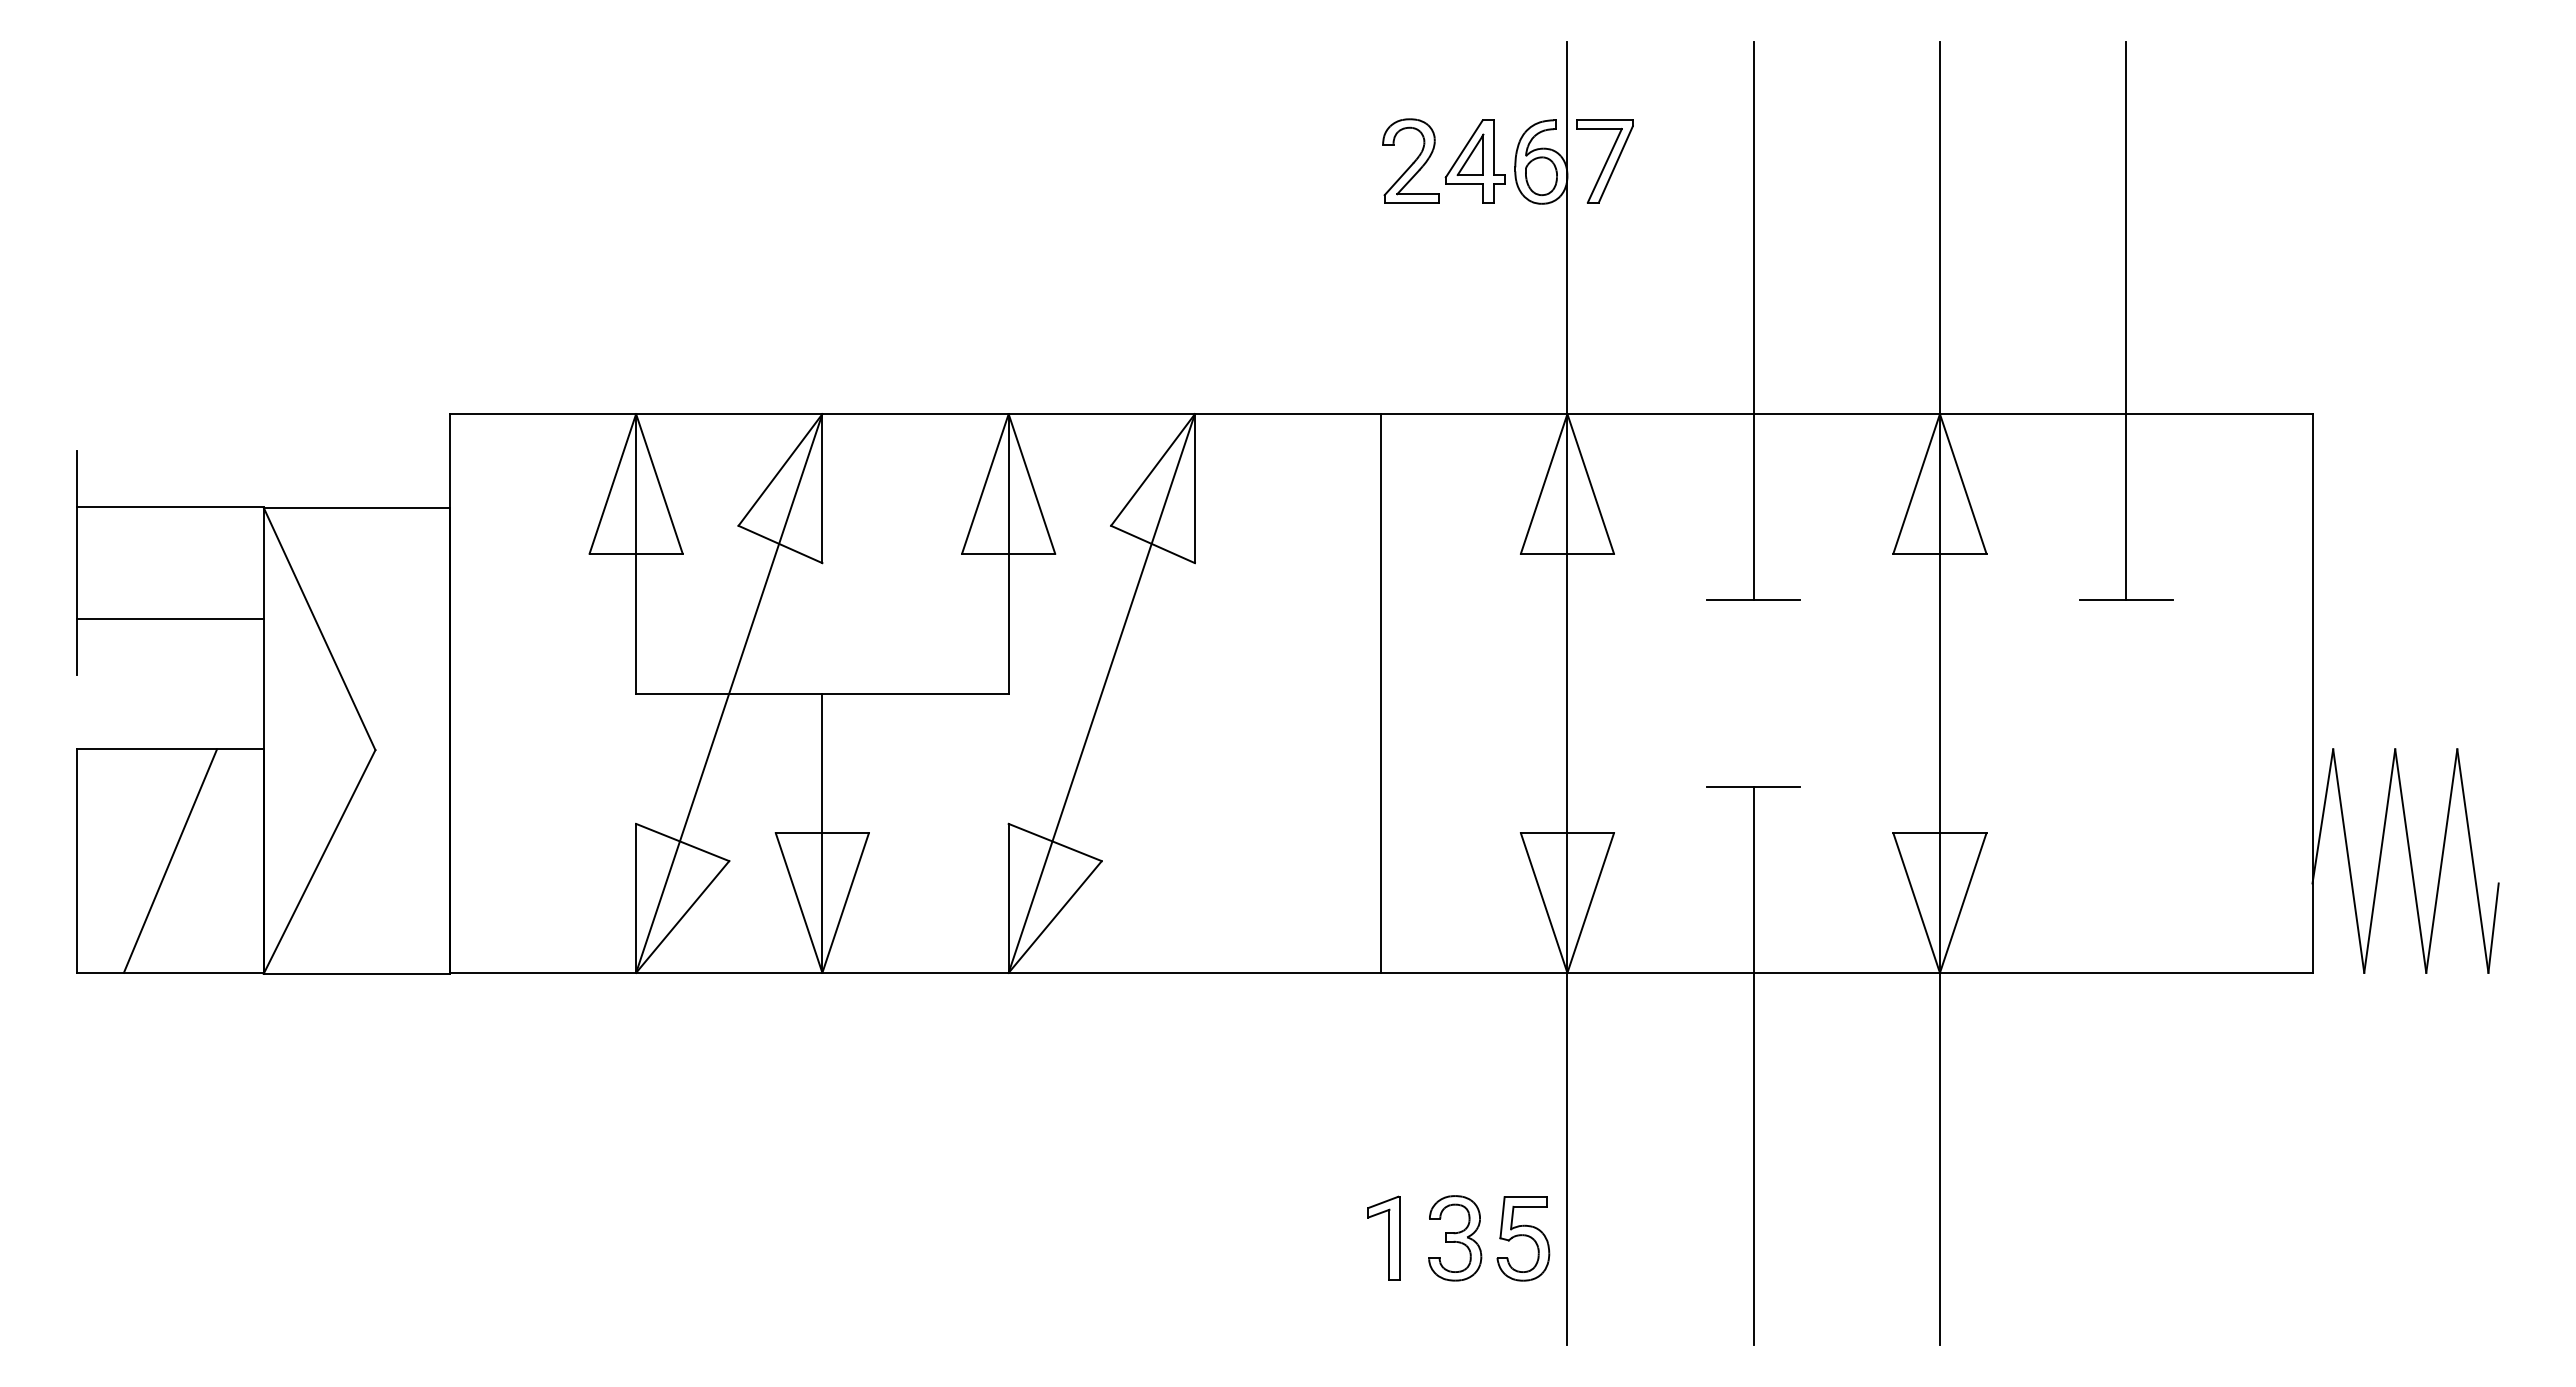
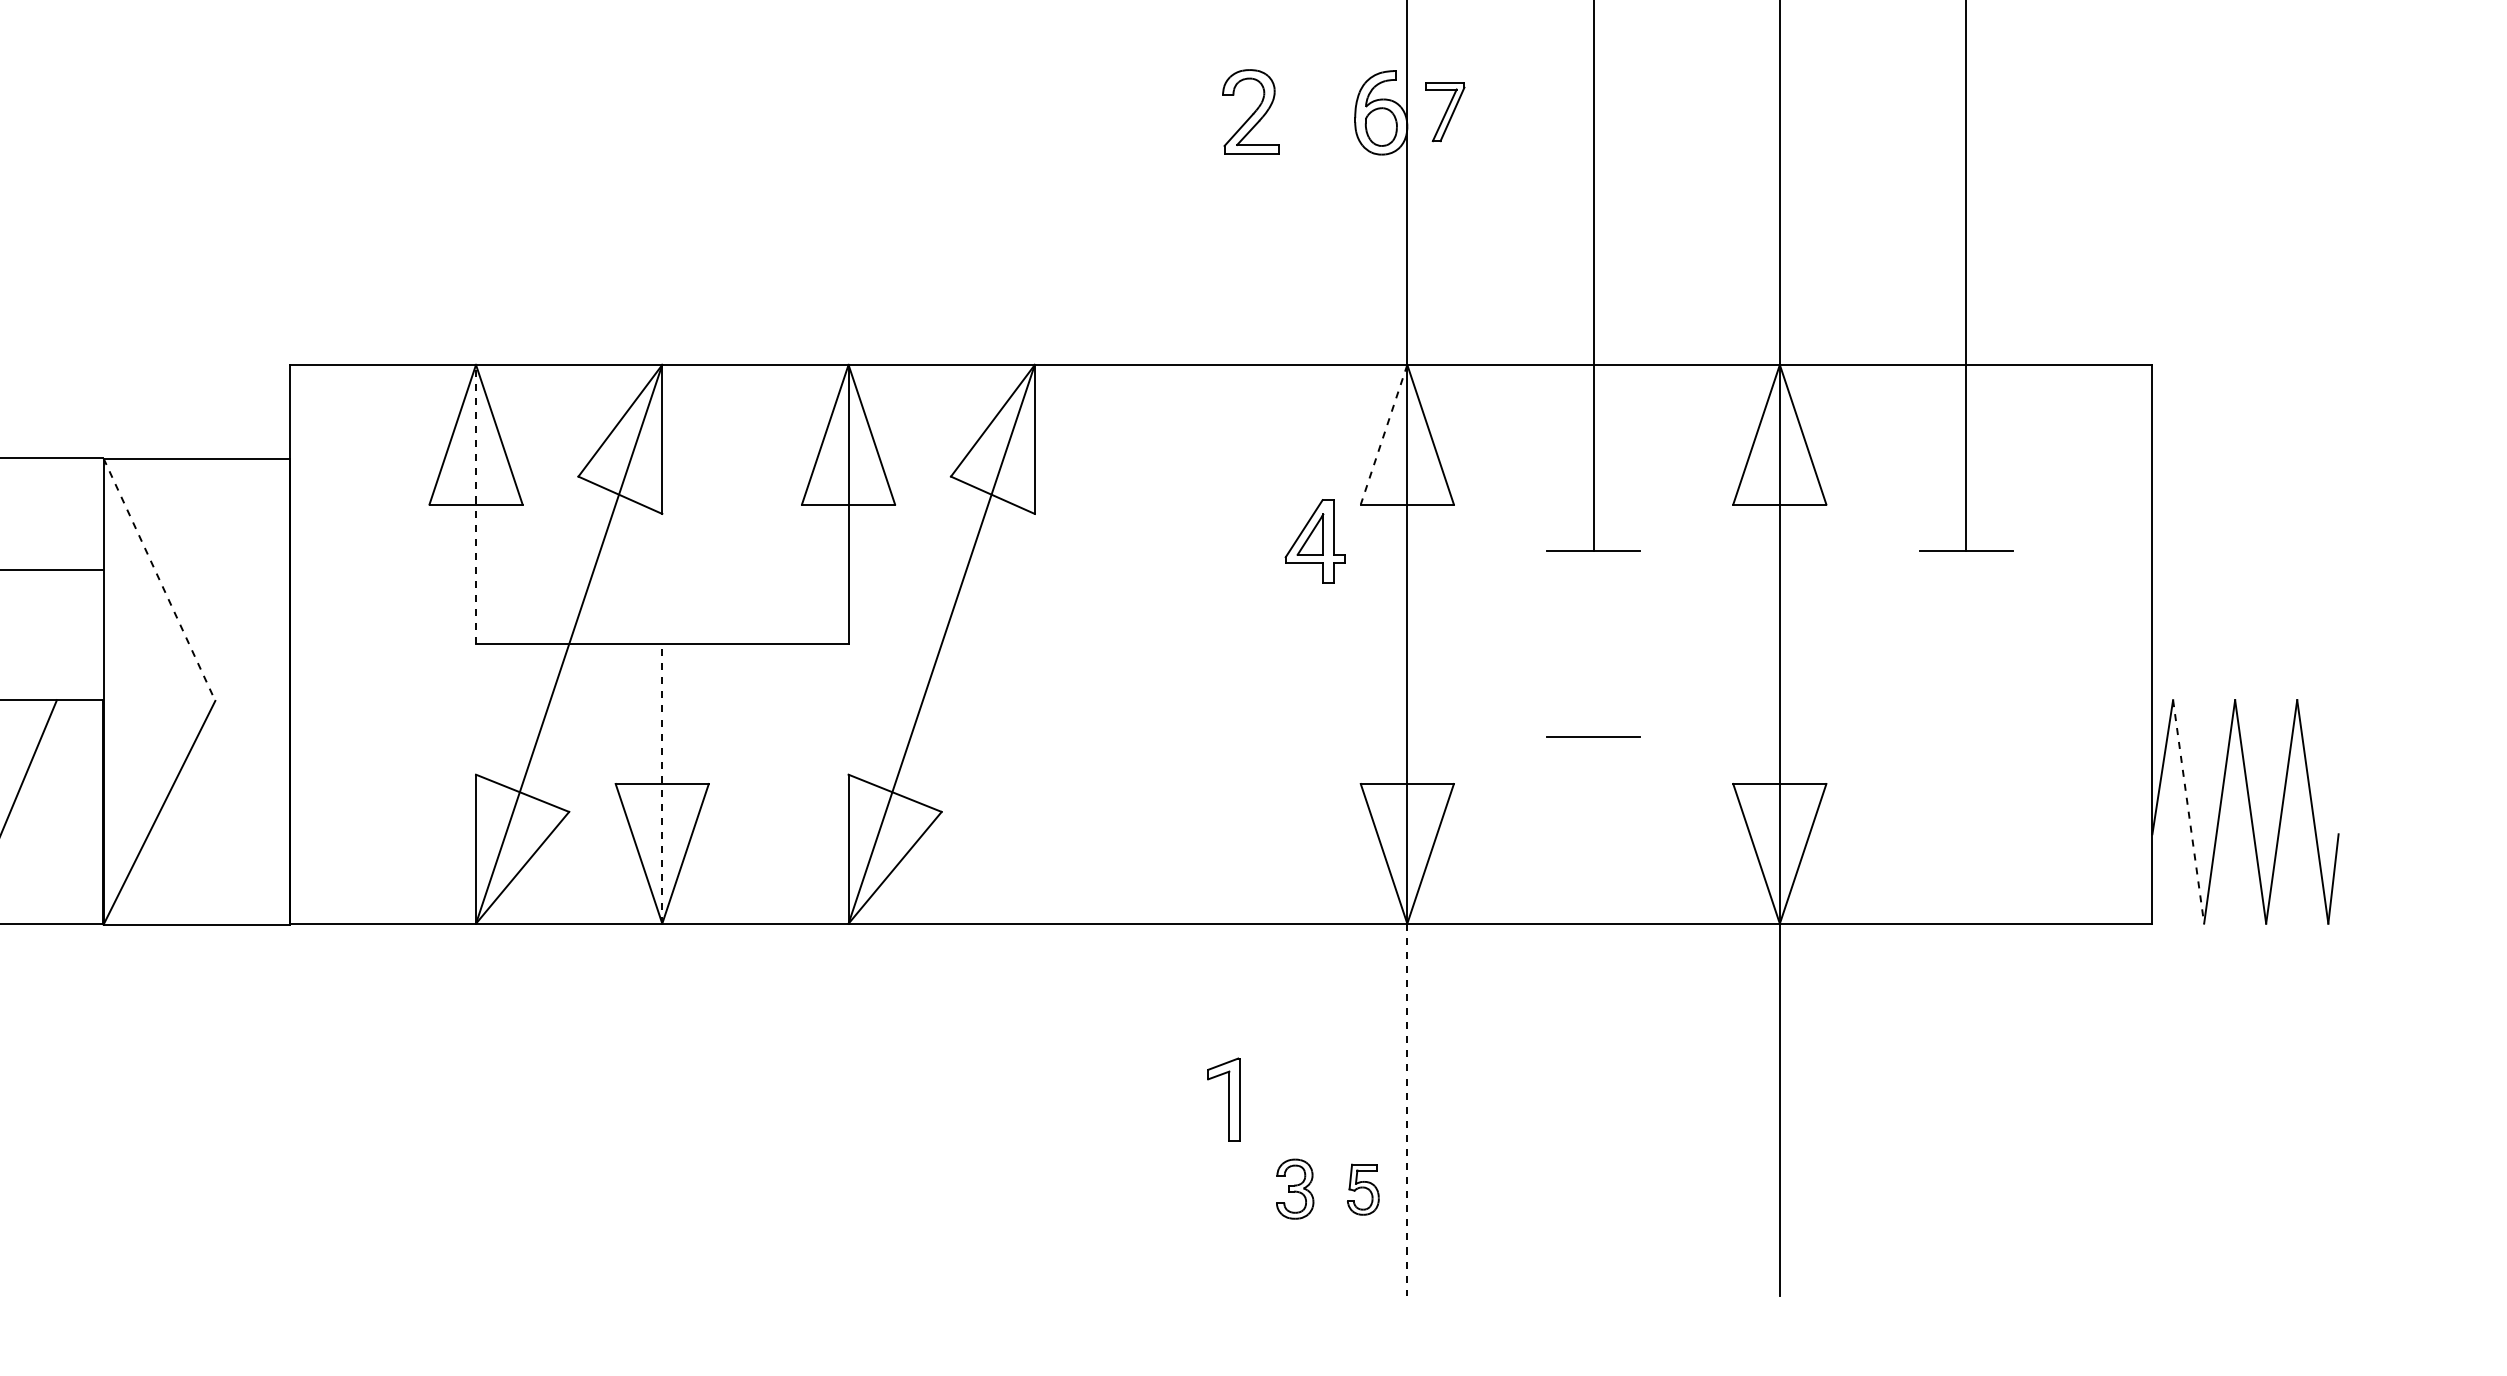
part: (1474, 161) -> (1314, 541), moved
part: (1604, 161) -> (1444, 112), size x0.7
line: (1544, 483) -> (1384, 434), solid -> dashed
line: (636, 553) -> (476, 504), solid -> dashed
line: (319, 629) -> (159, 580), solid -> dashed
line: (1381, 693) -> (1221, 644), removed
line: (822, 833) -> (662, 784), solid -> dashed
line: (2348, 861) -> (2188, 812), solid -> dashed
line: (1753, 1065) -> (1593, 1016), removed
line: (1567, 1159) -> (1407, 1110), solid -> dashed
part: (1383, 1237) -> (1223, 1099), moved
part: (1455, 1238) -> (1295, 1189), size x0.7
part: (1523, 1238) -> (1363, 1189), size x0.6

